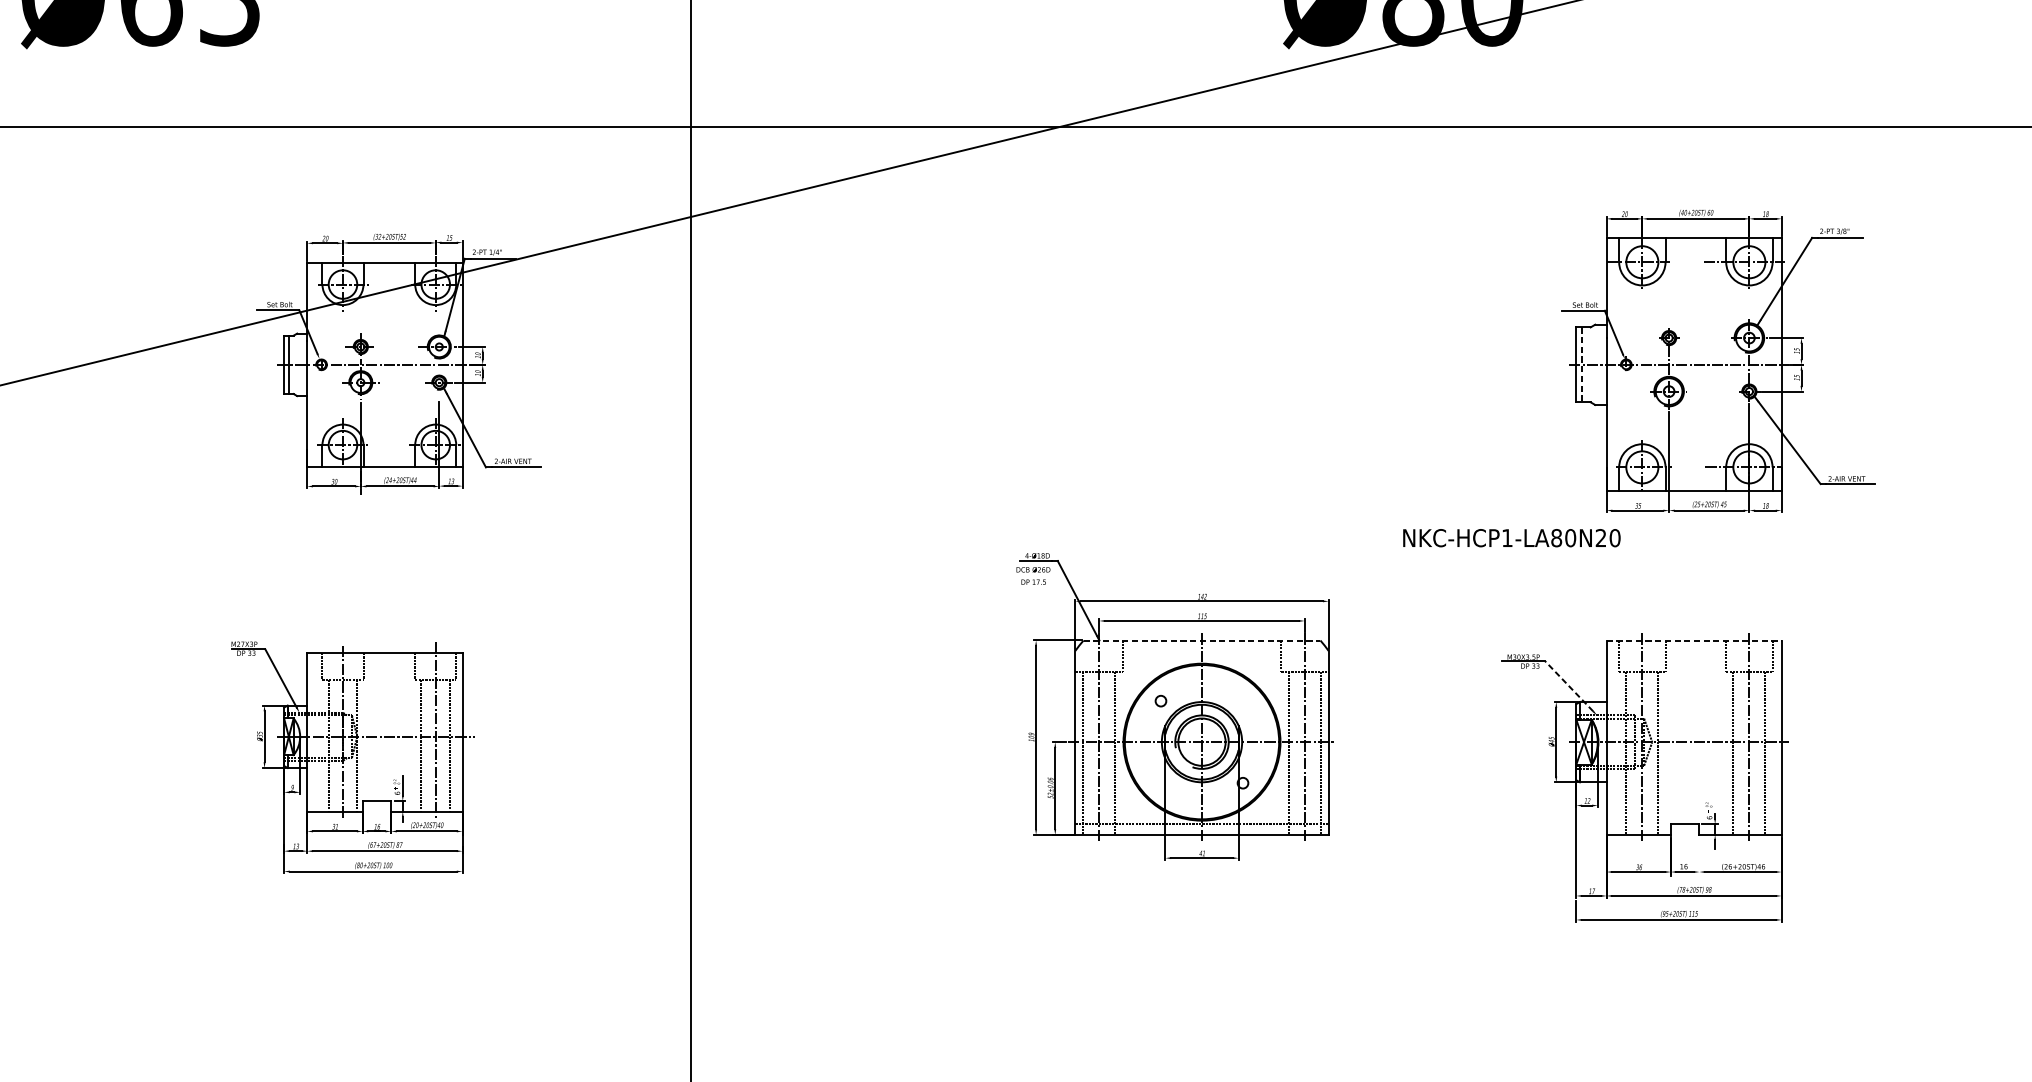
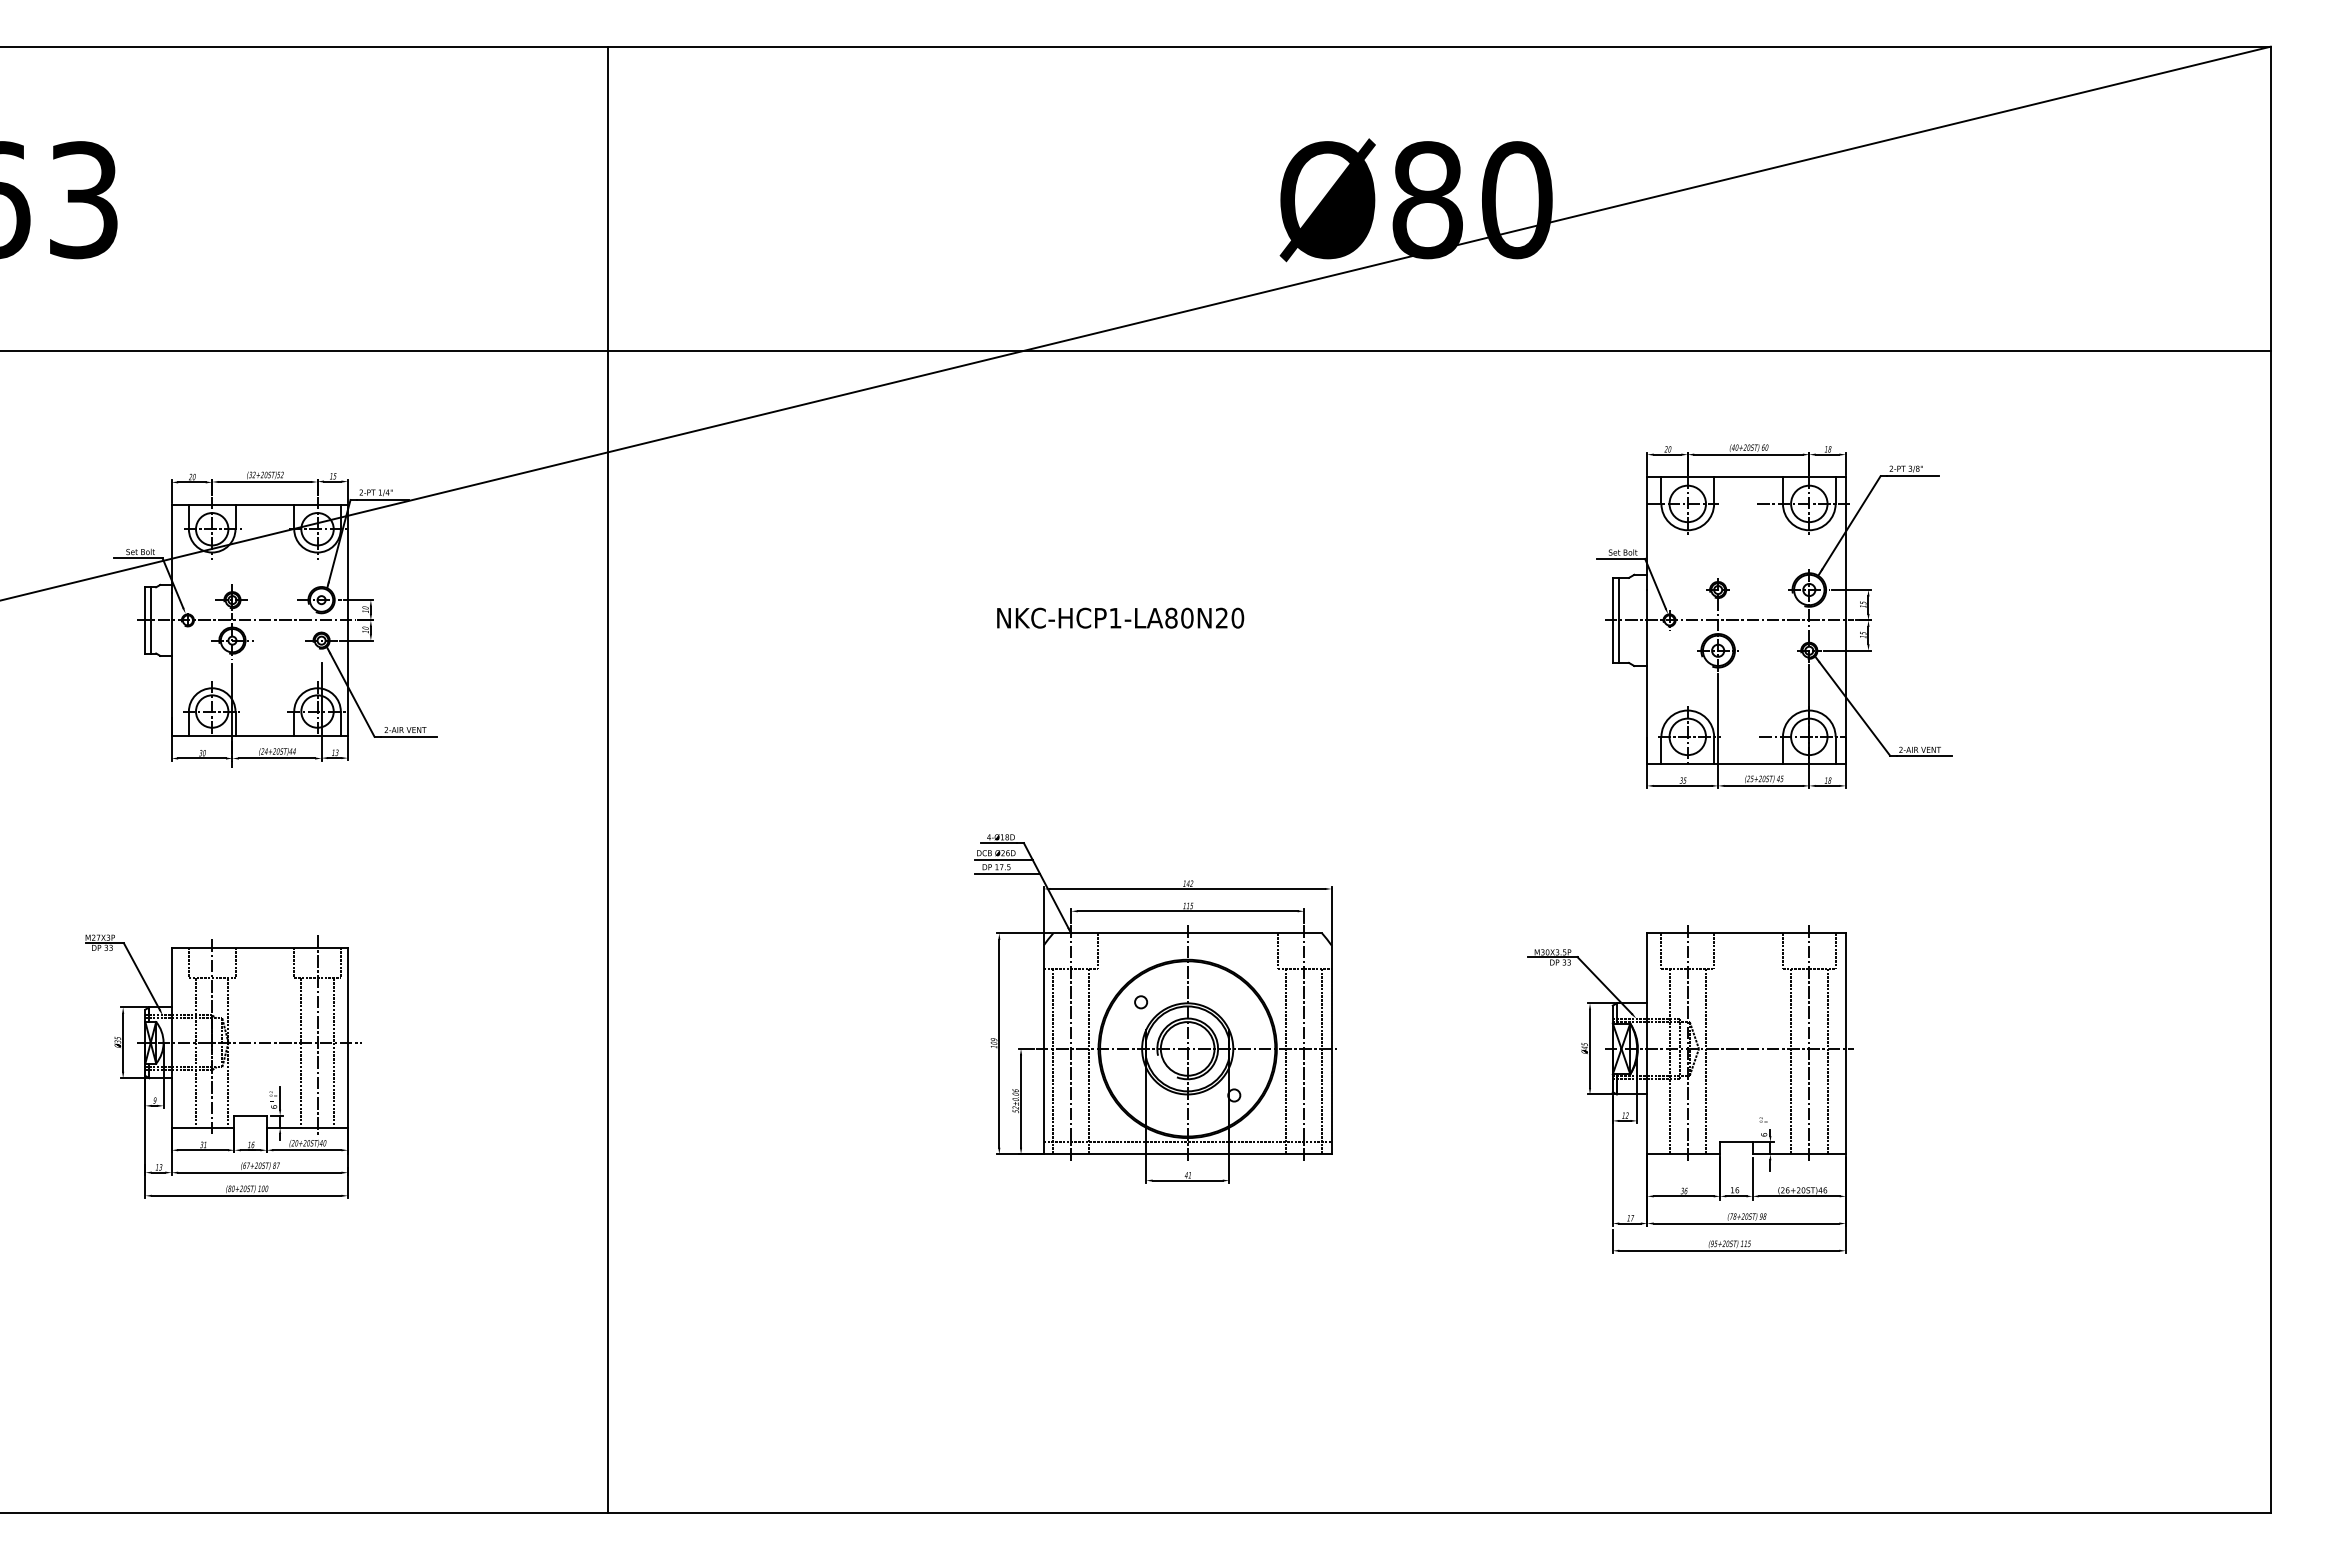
line: (1581, 364) -> (1618, 620), dashed -> solid
text: (1511, 537) -> (1120, 617), moved
line: (1039, 576) -> (1003, 860), added
line: (1043, 588) -> (1007, 874), added
line: (1202, 640) -> (1188, 933), dashed -> solid
line: (1694, 640) -> (1747, 933), dashed -> solid
line: (1569, 686) -> (1604, 985), dashed -> solid
line: (1699, 857) -> (1752, 1179), added

